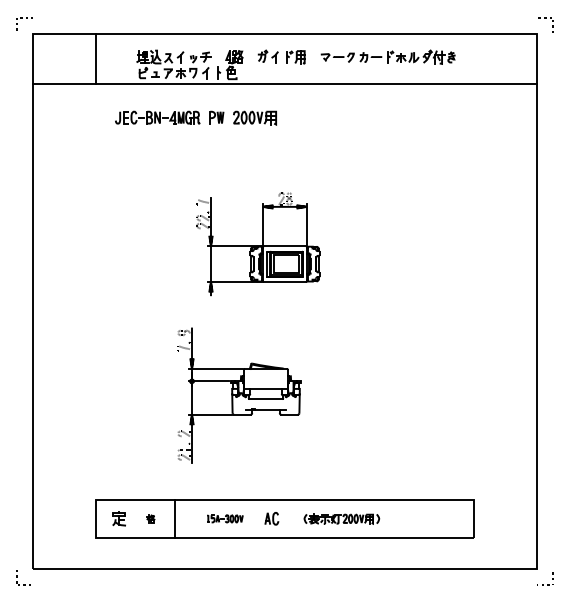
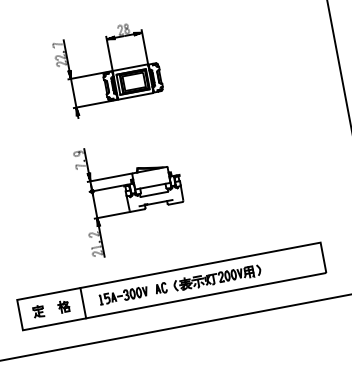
part: (239, 395) -> (132, 195), moved
part: (150, 518) -> (63, 306), size x1.67
part: (225, 518) -> (123, 295), size x1.67
part: (341, 518) -> (217, 277), size x1.43

